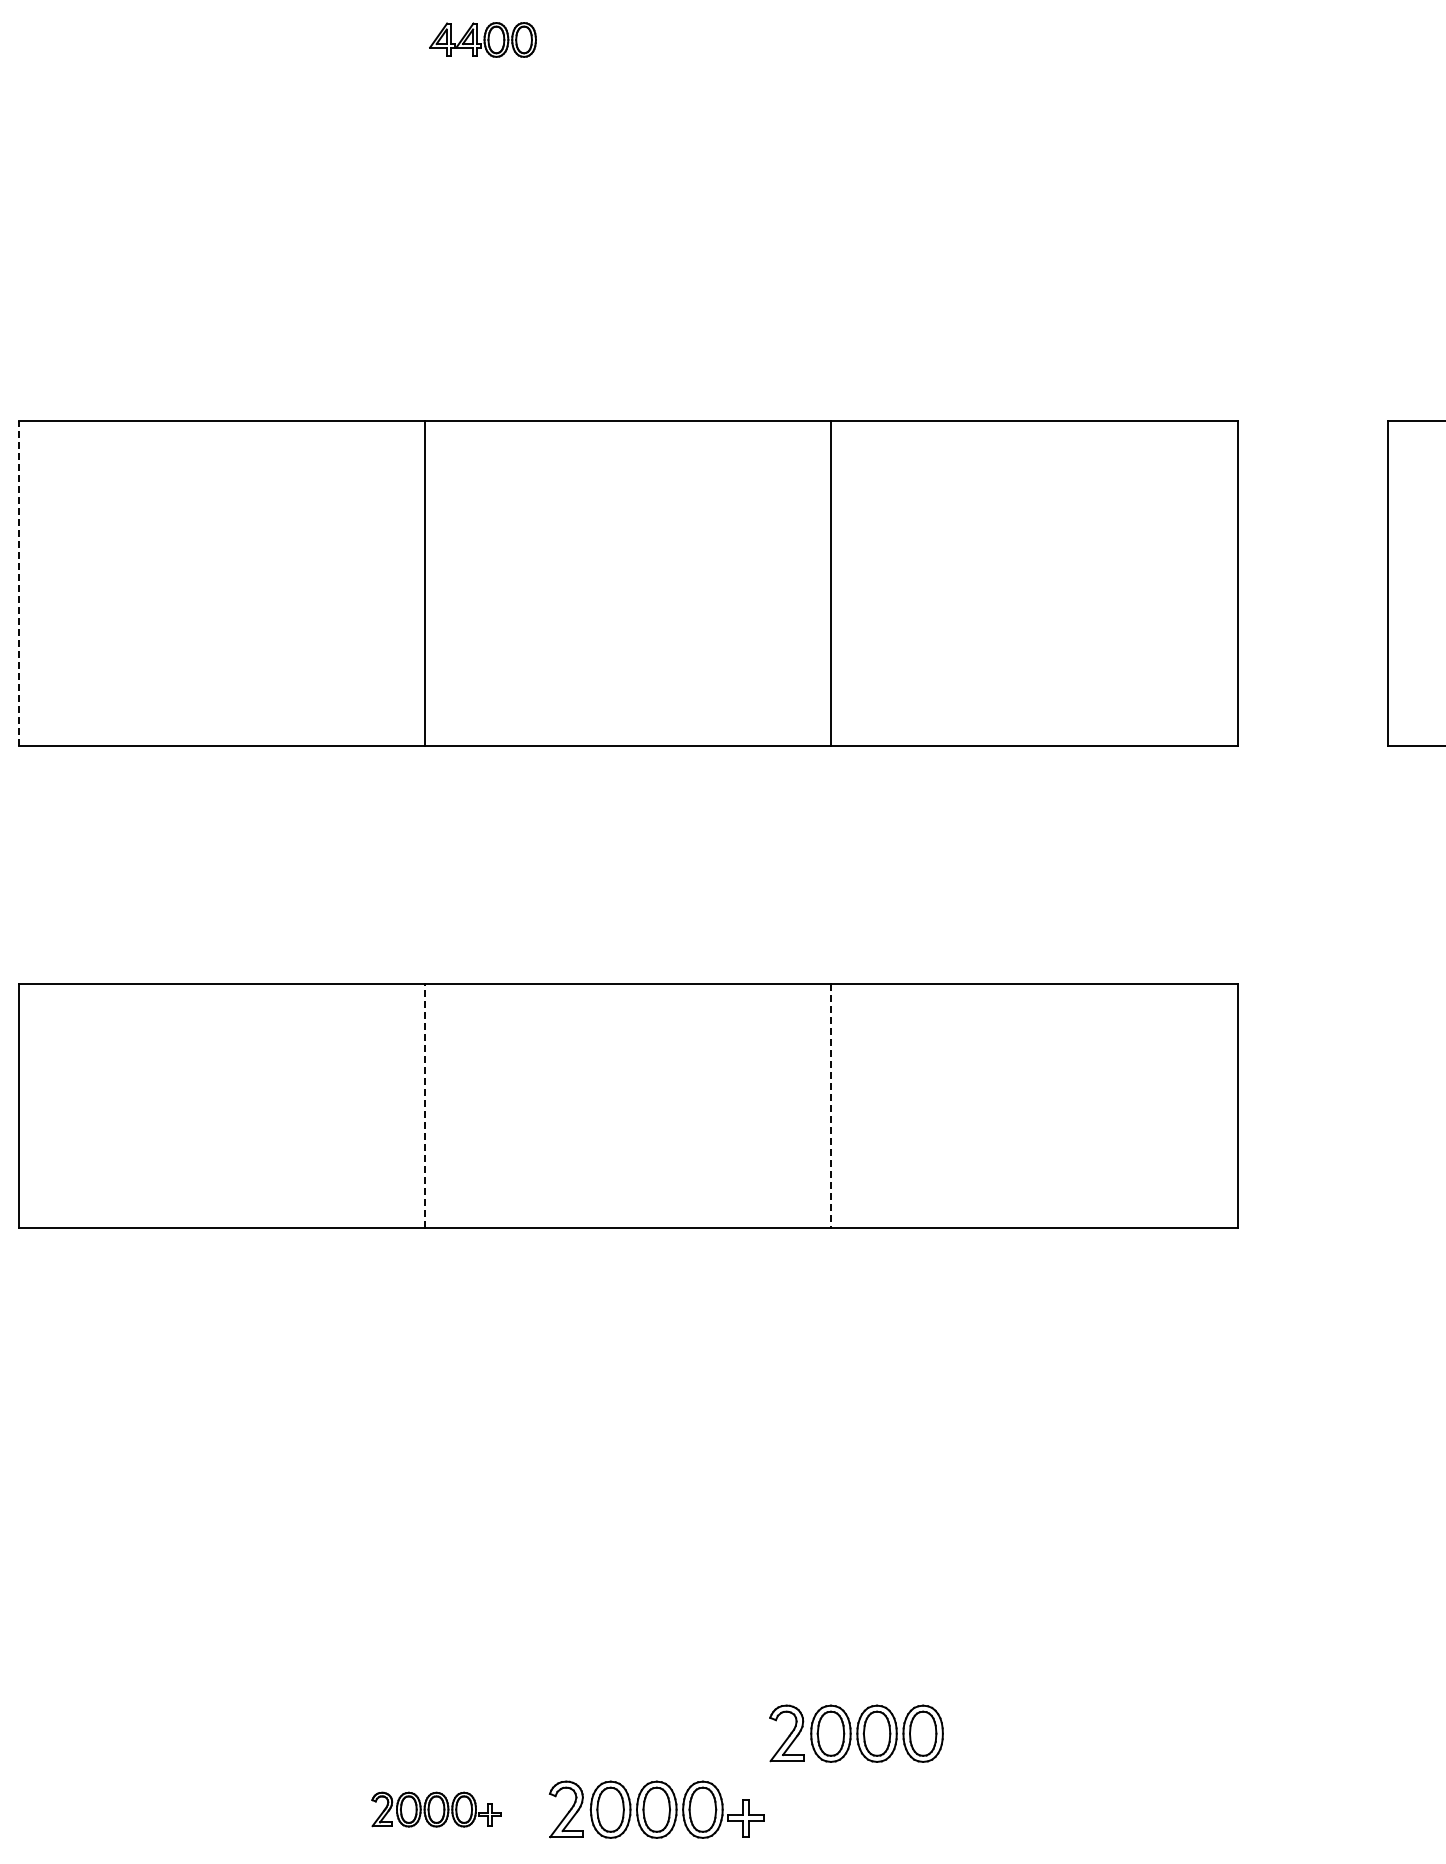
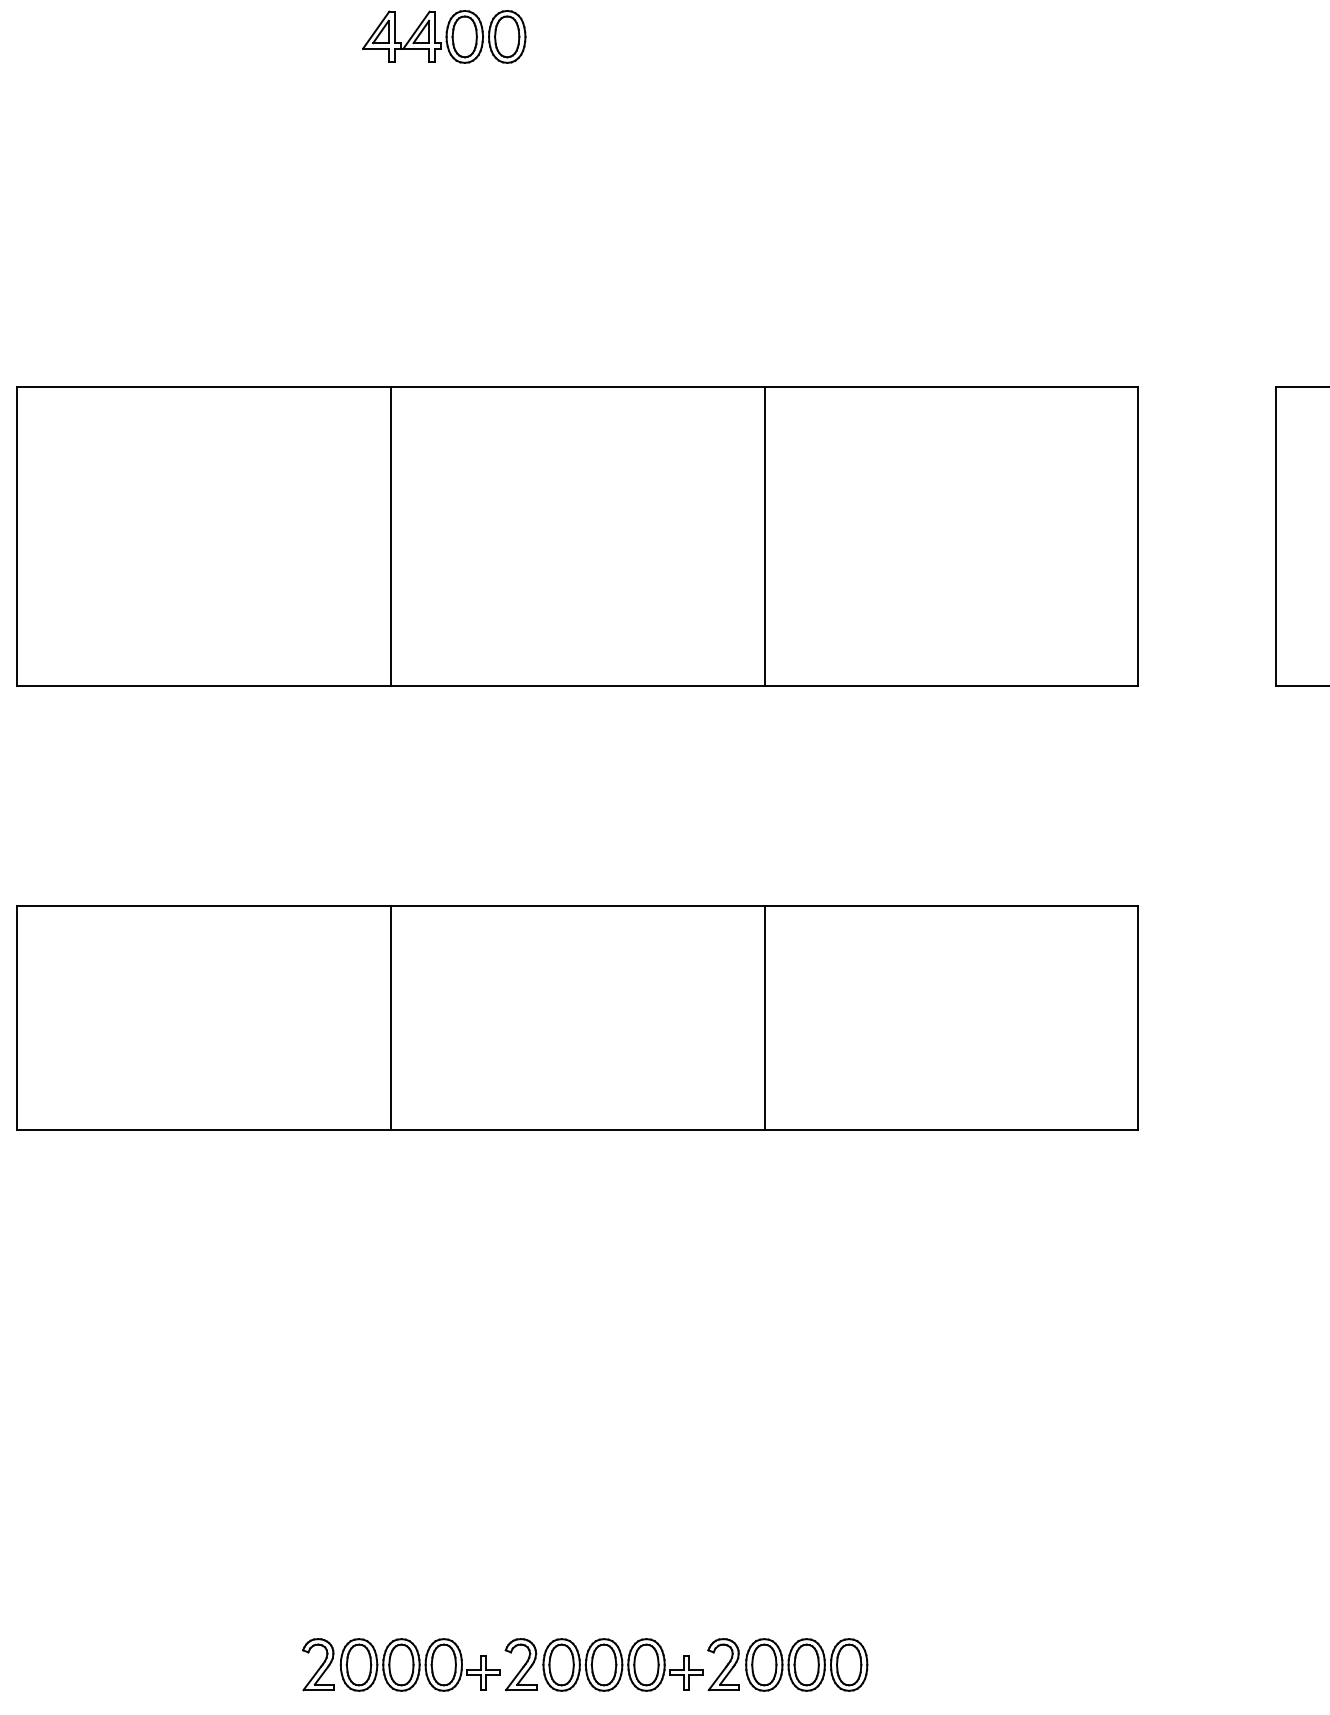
part: (482, 39) -> (443, 36), size x1.67
line: (18, 583) -> (16, 536), dashed -> solid
line: (425, 1106) -> (391, 1018), dashed -> solid
line: (831, 1106) -> (764, 1018), dashed -> solid
part: (856, 1733) -> (787, 1664), moved
part: (436, 1809) -> (401, 1664), size x1.67

